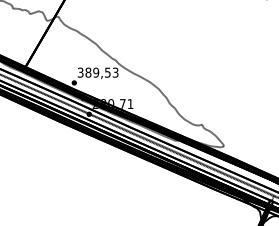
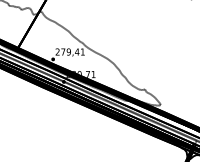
text: (97, 72) -> (69, 51), 389,53 -> 279,41

